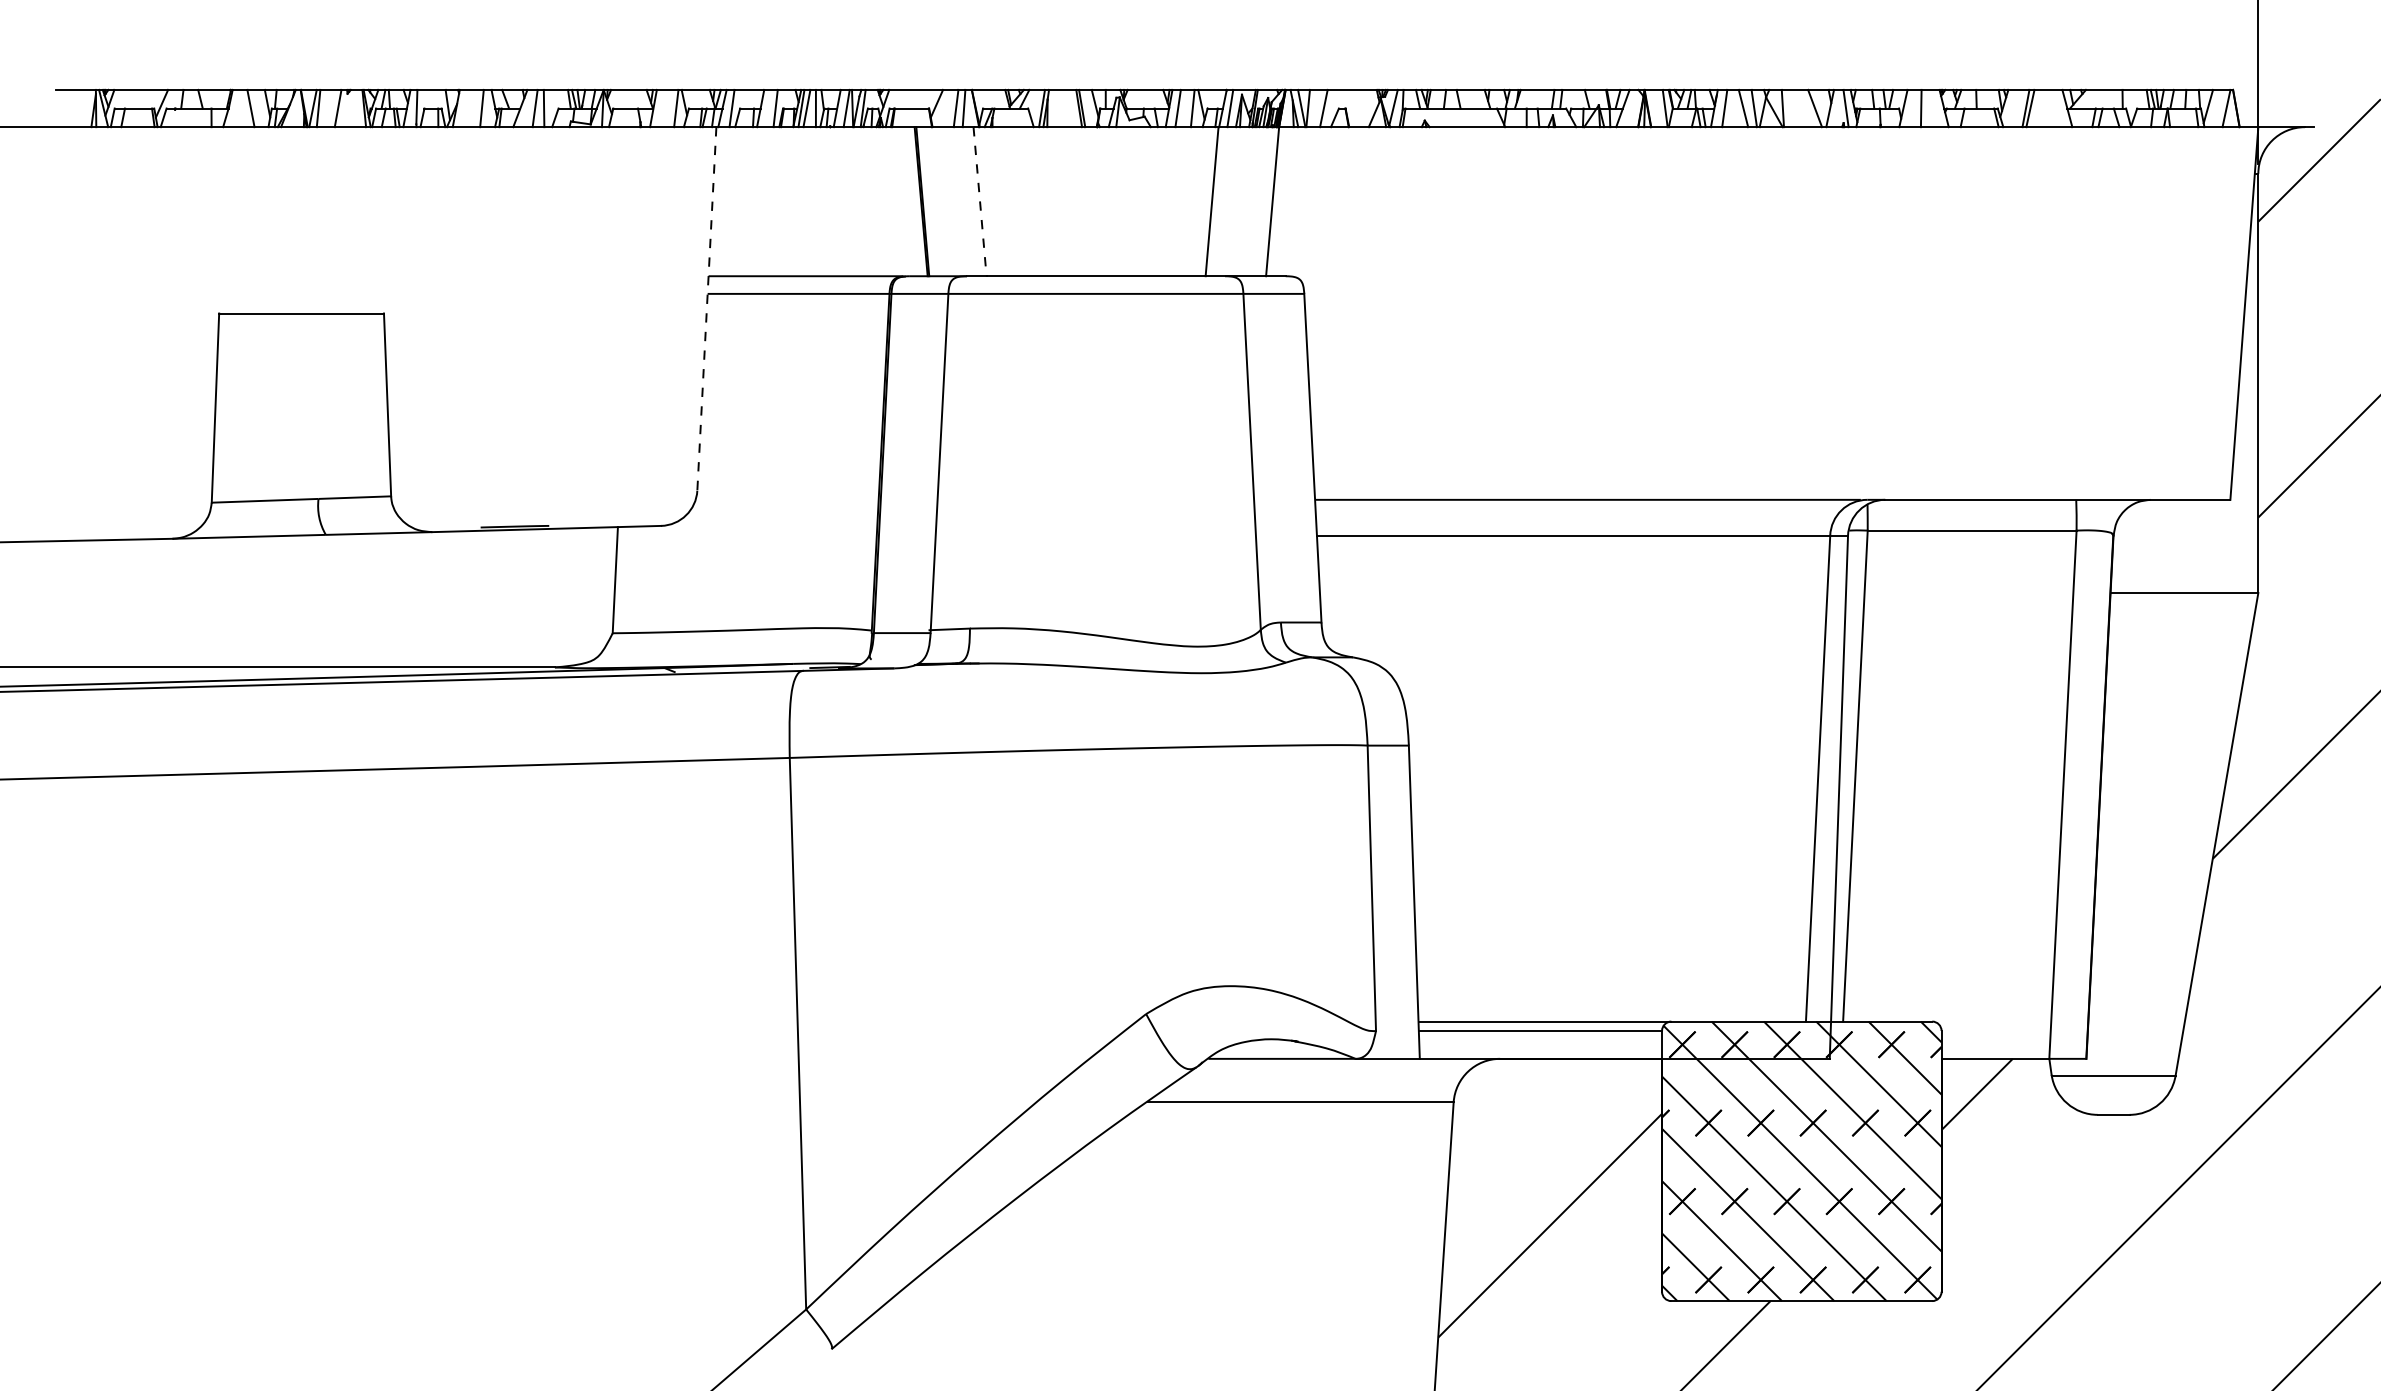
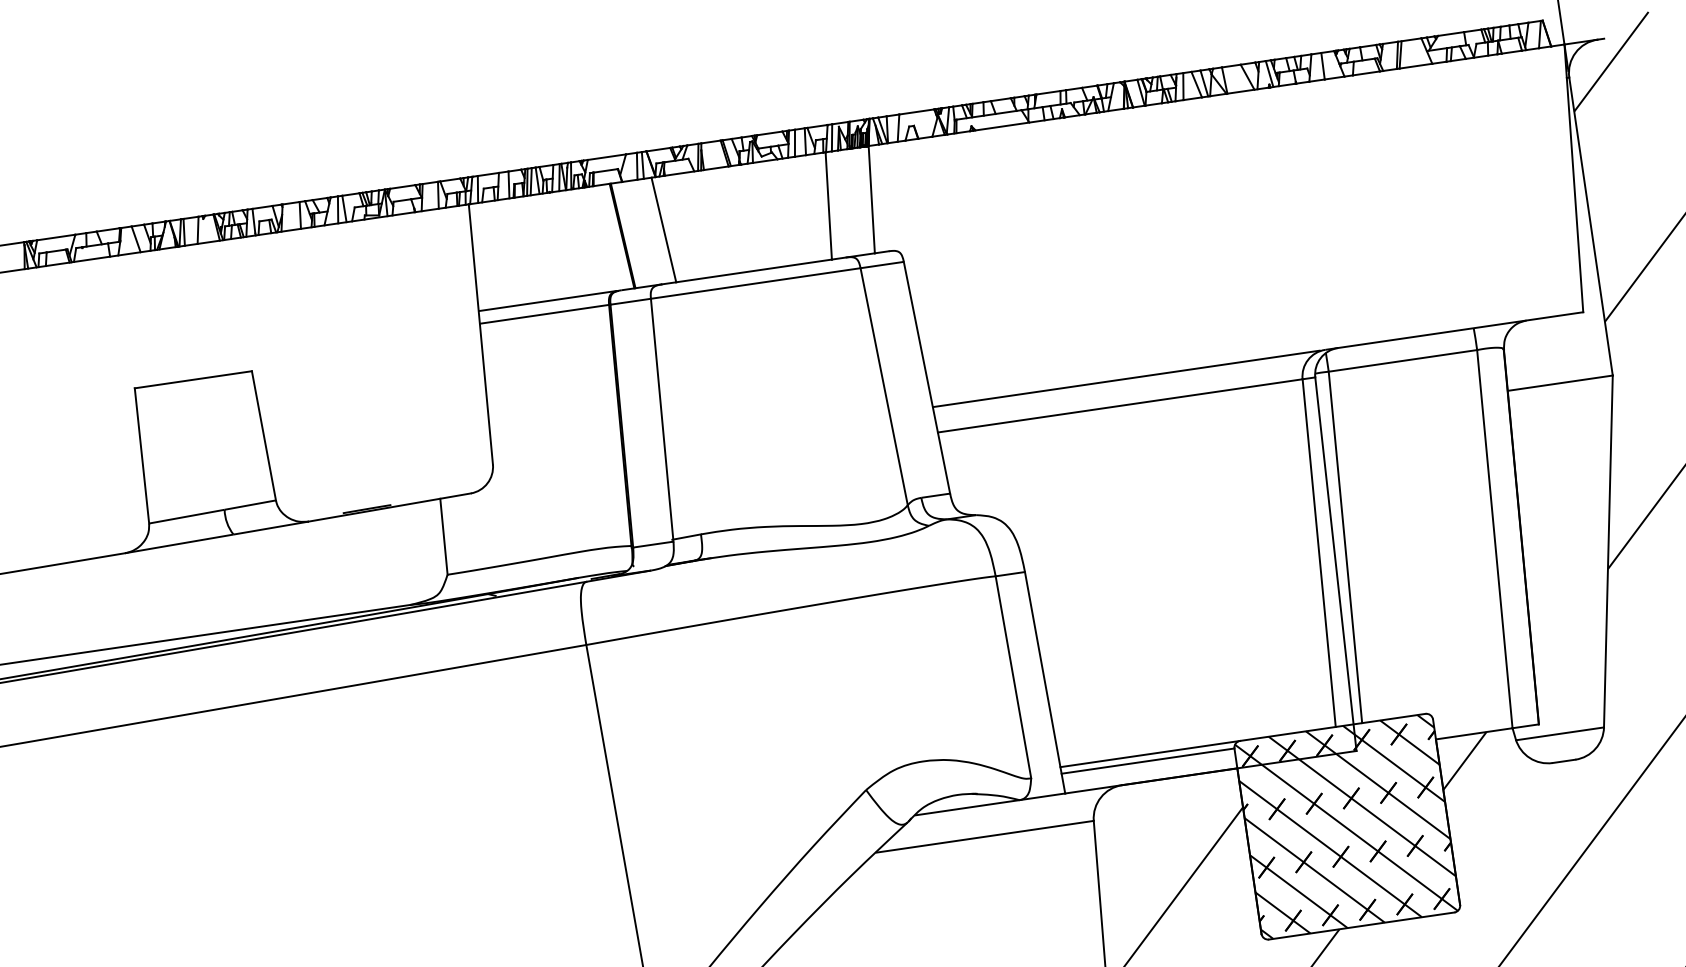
line: (980, 201) -> (664, 229), dashed -> solid
line: (706, 308) -> (480, 334), dashed -> solid

